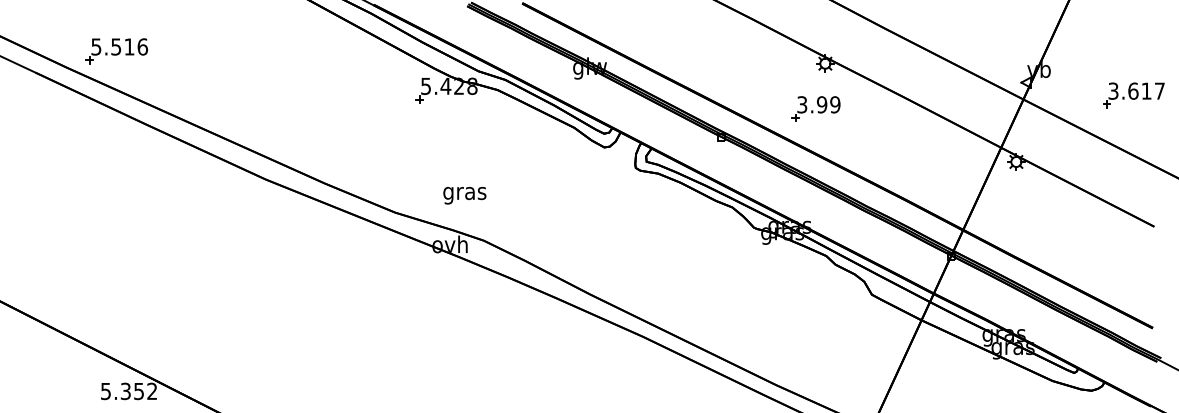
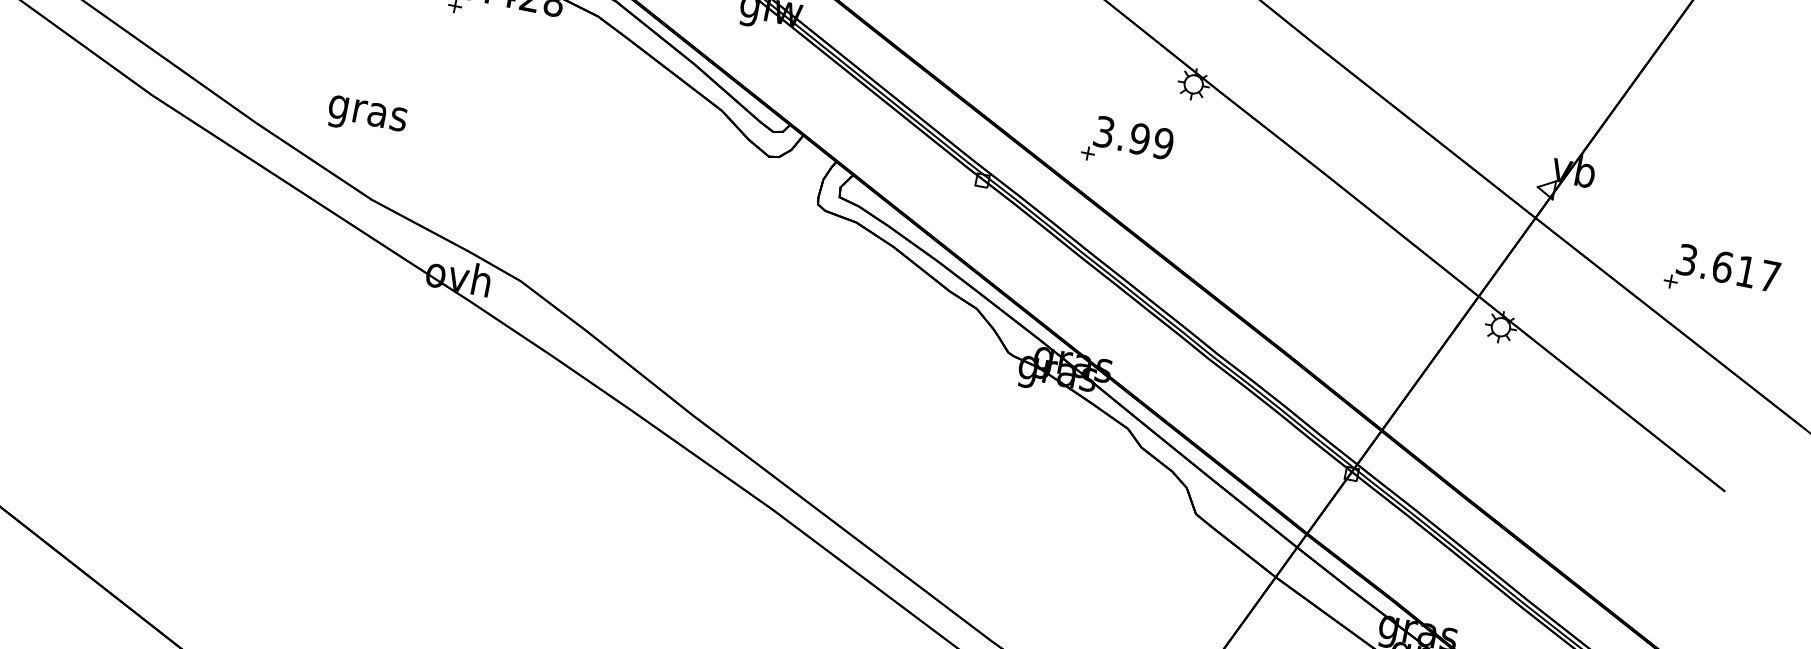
part: (1133, 95) -> (1721, 274), moved
part: (815, 108) -> (1126, 143), moved
text: (464, 195) -> (366, 116), moved

